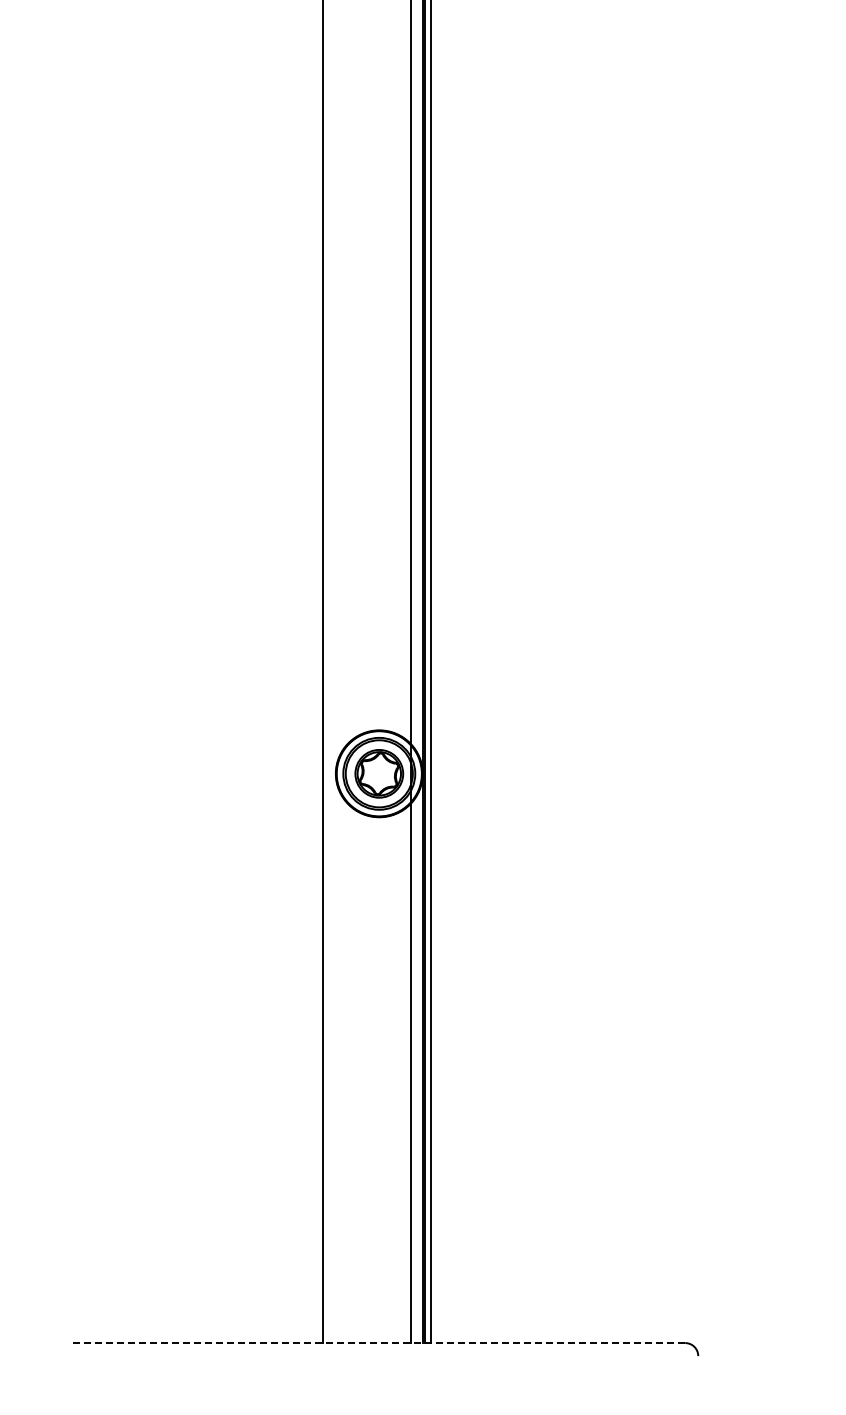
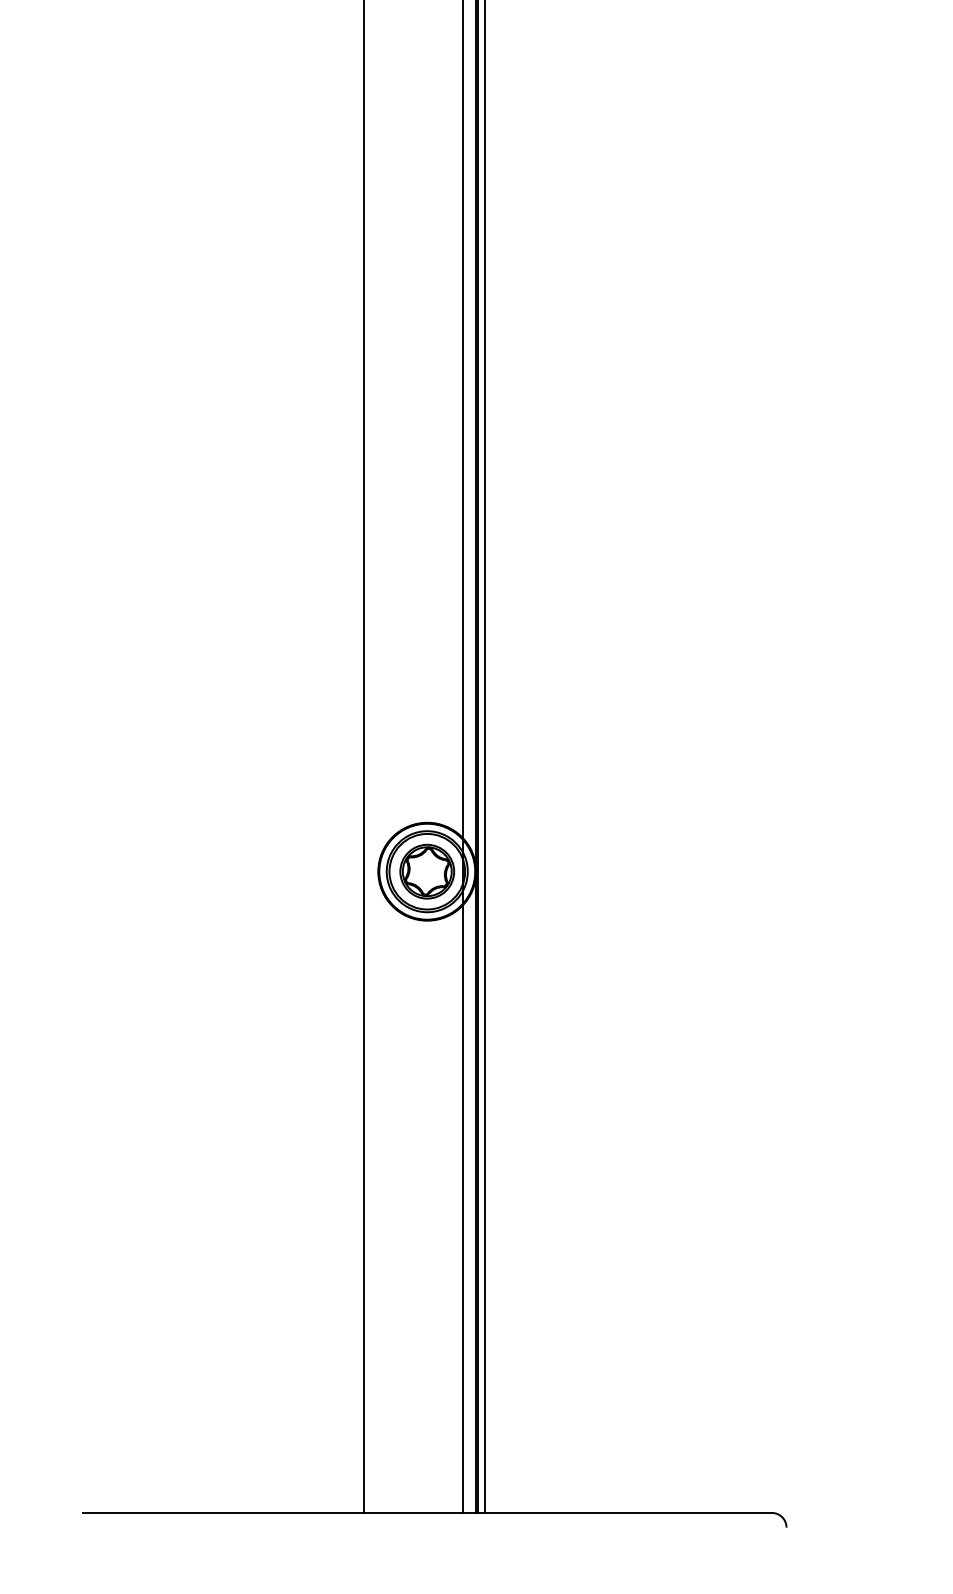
line: (379, 1343) -> (427, 1513), dashed -> solid

